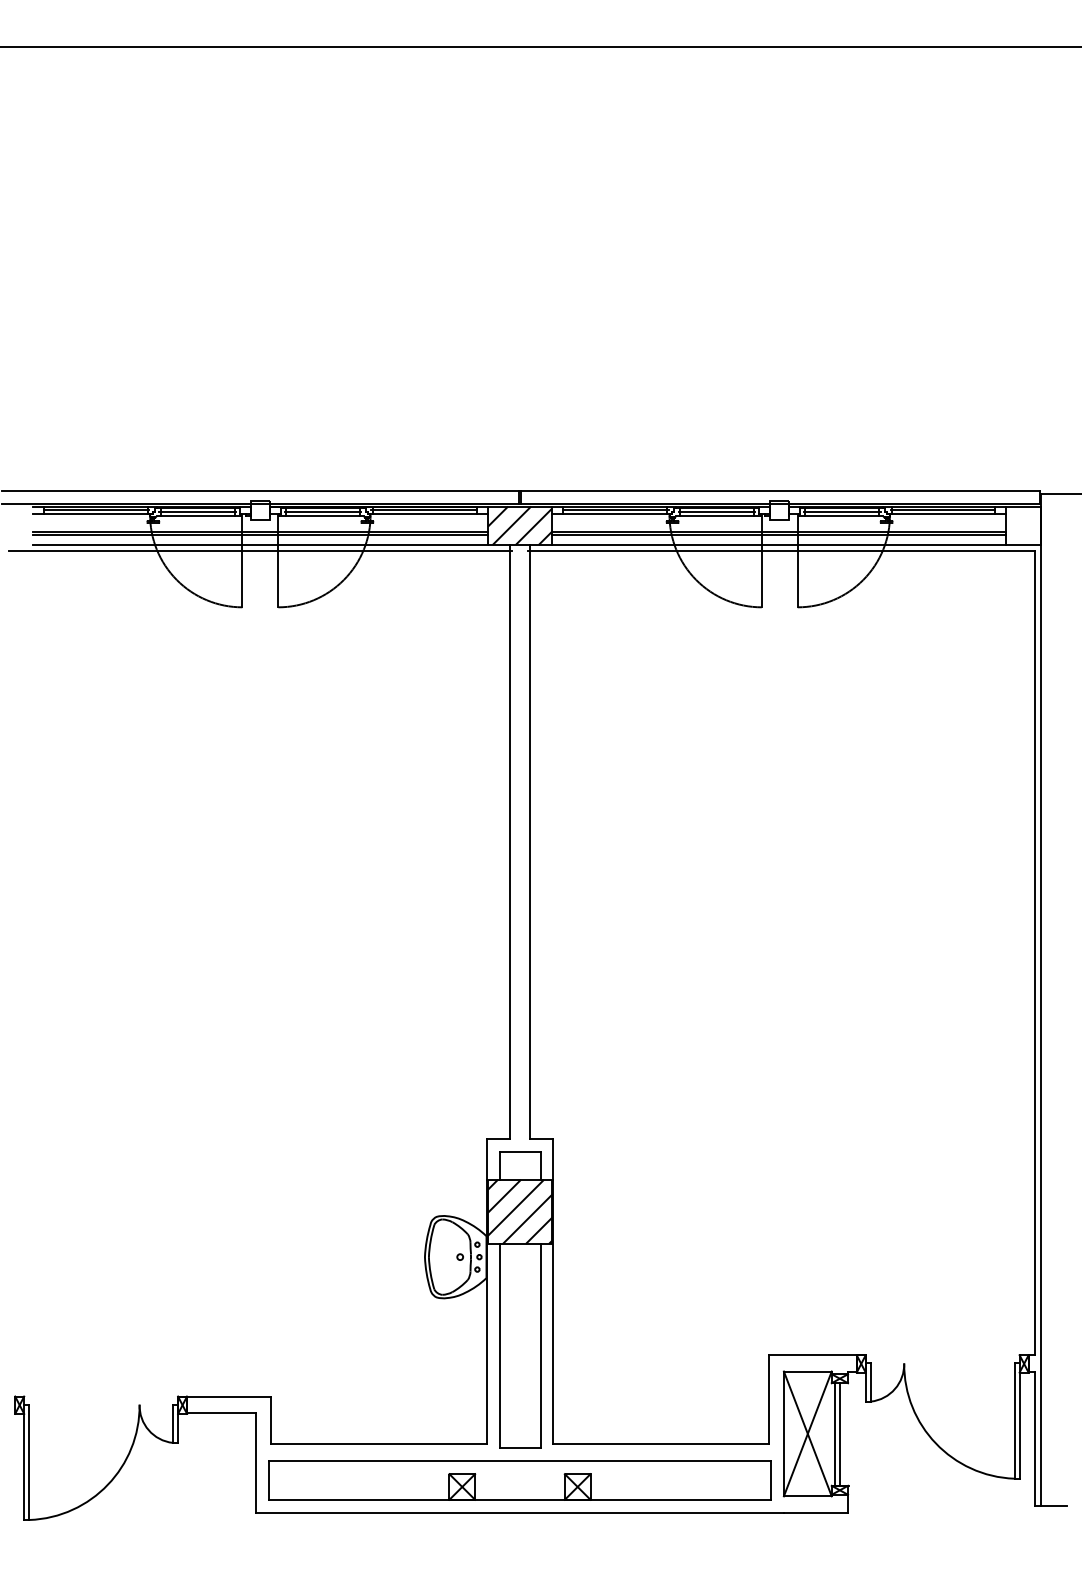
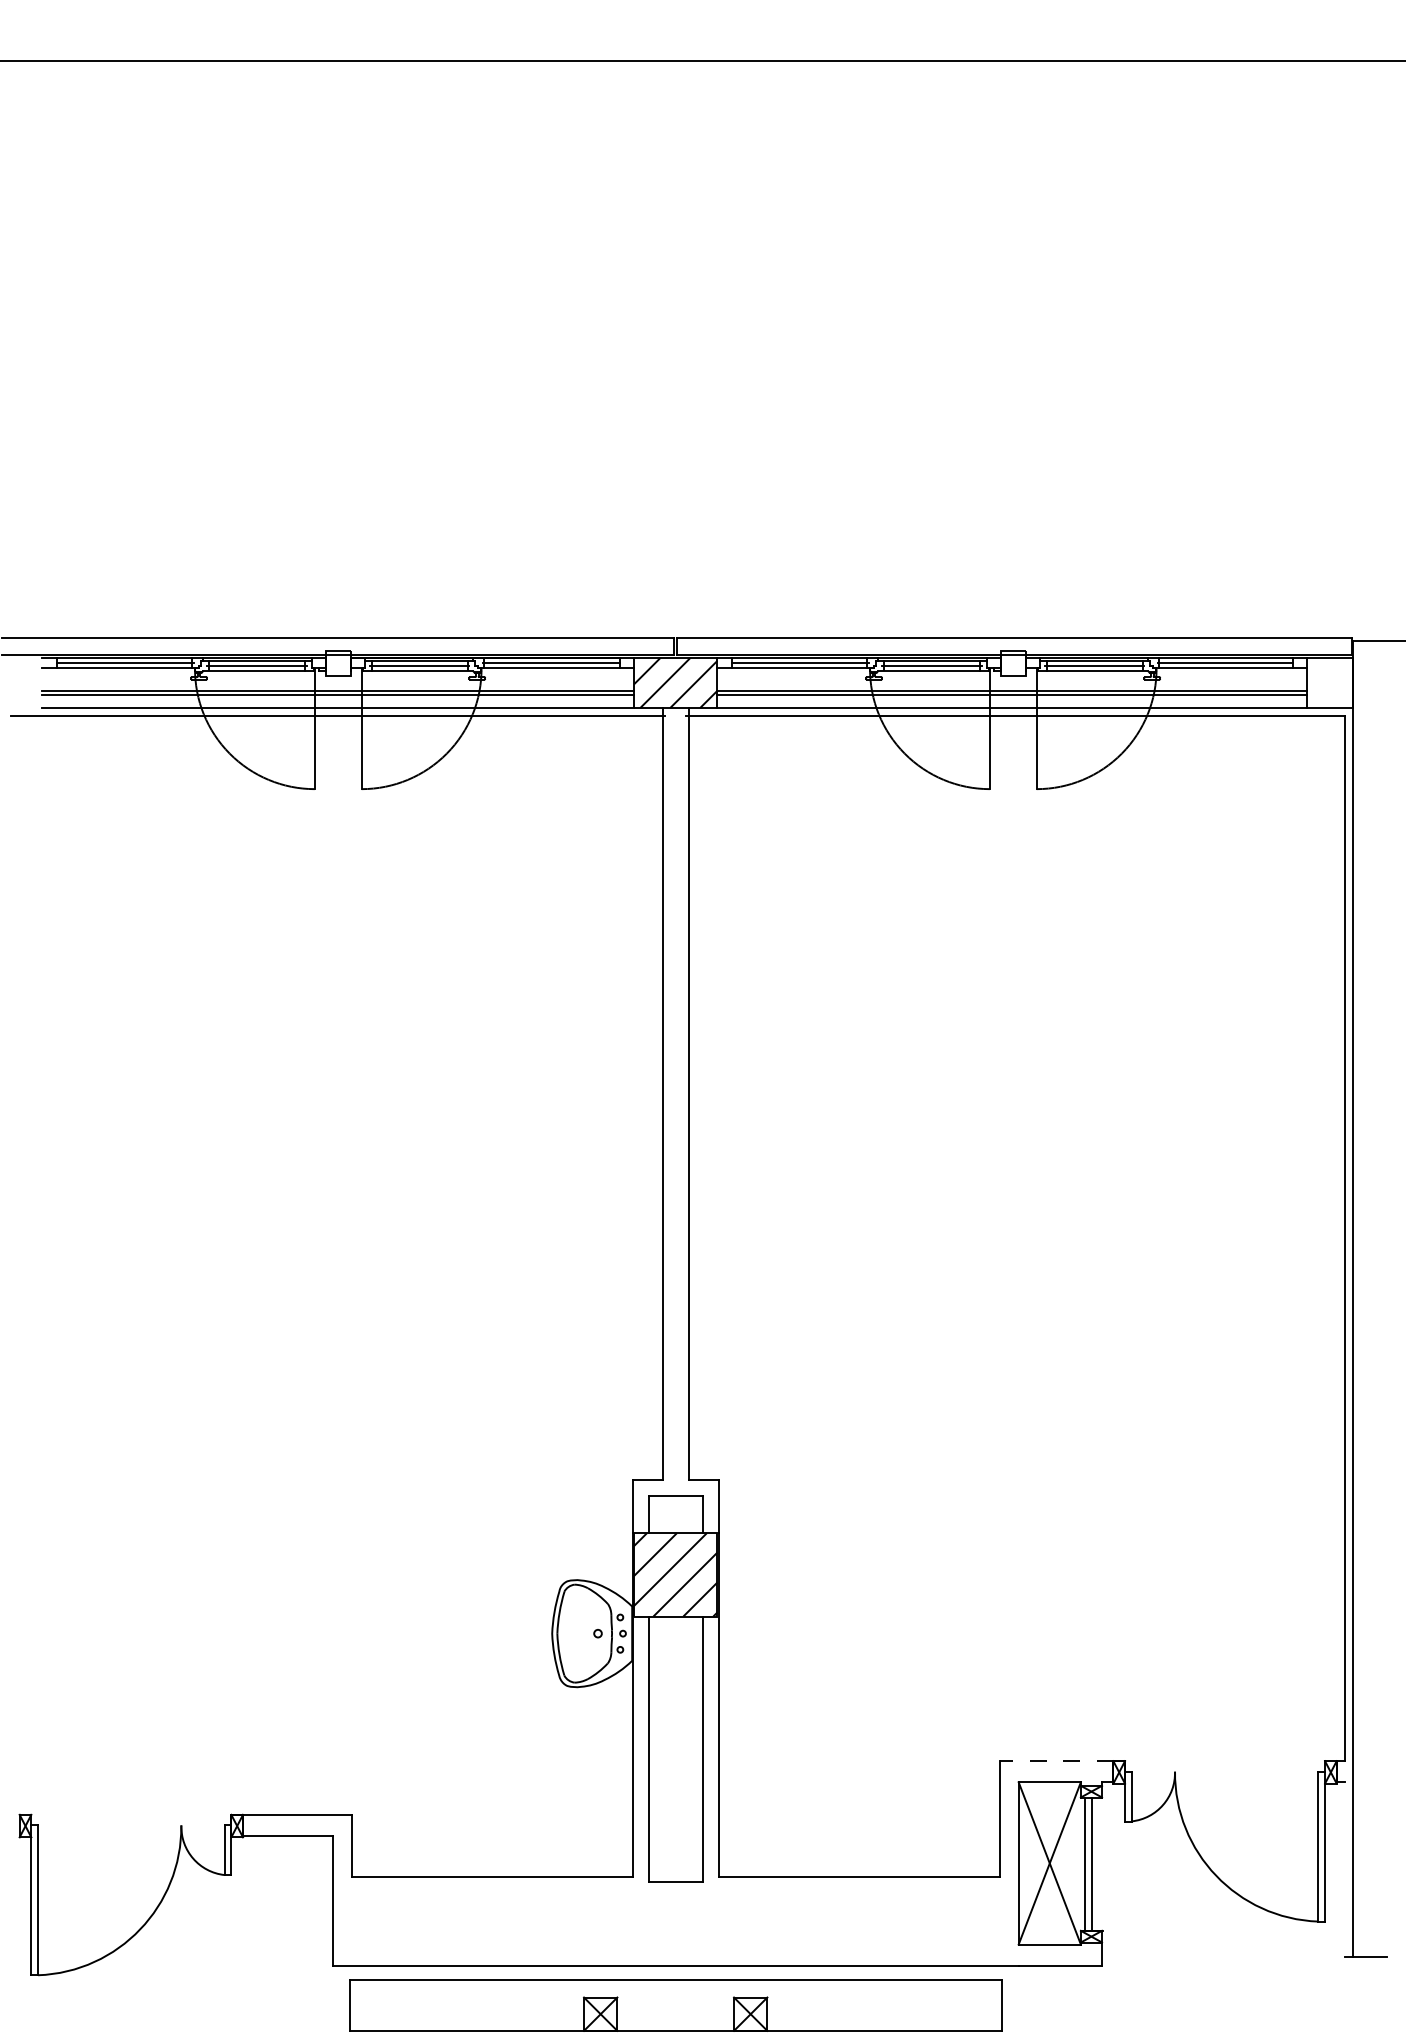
line: (813, 1355) -> (1057, 1761), solid -> dashed
line: (1035, 1438) -> (1345, 1869), removed
part: (519, 1480) -> (675, 2005), moved

